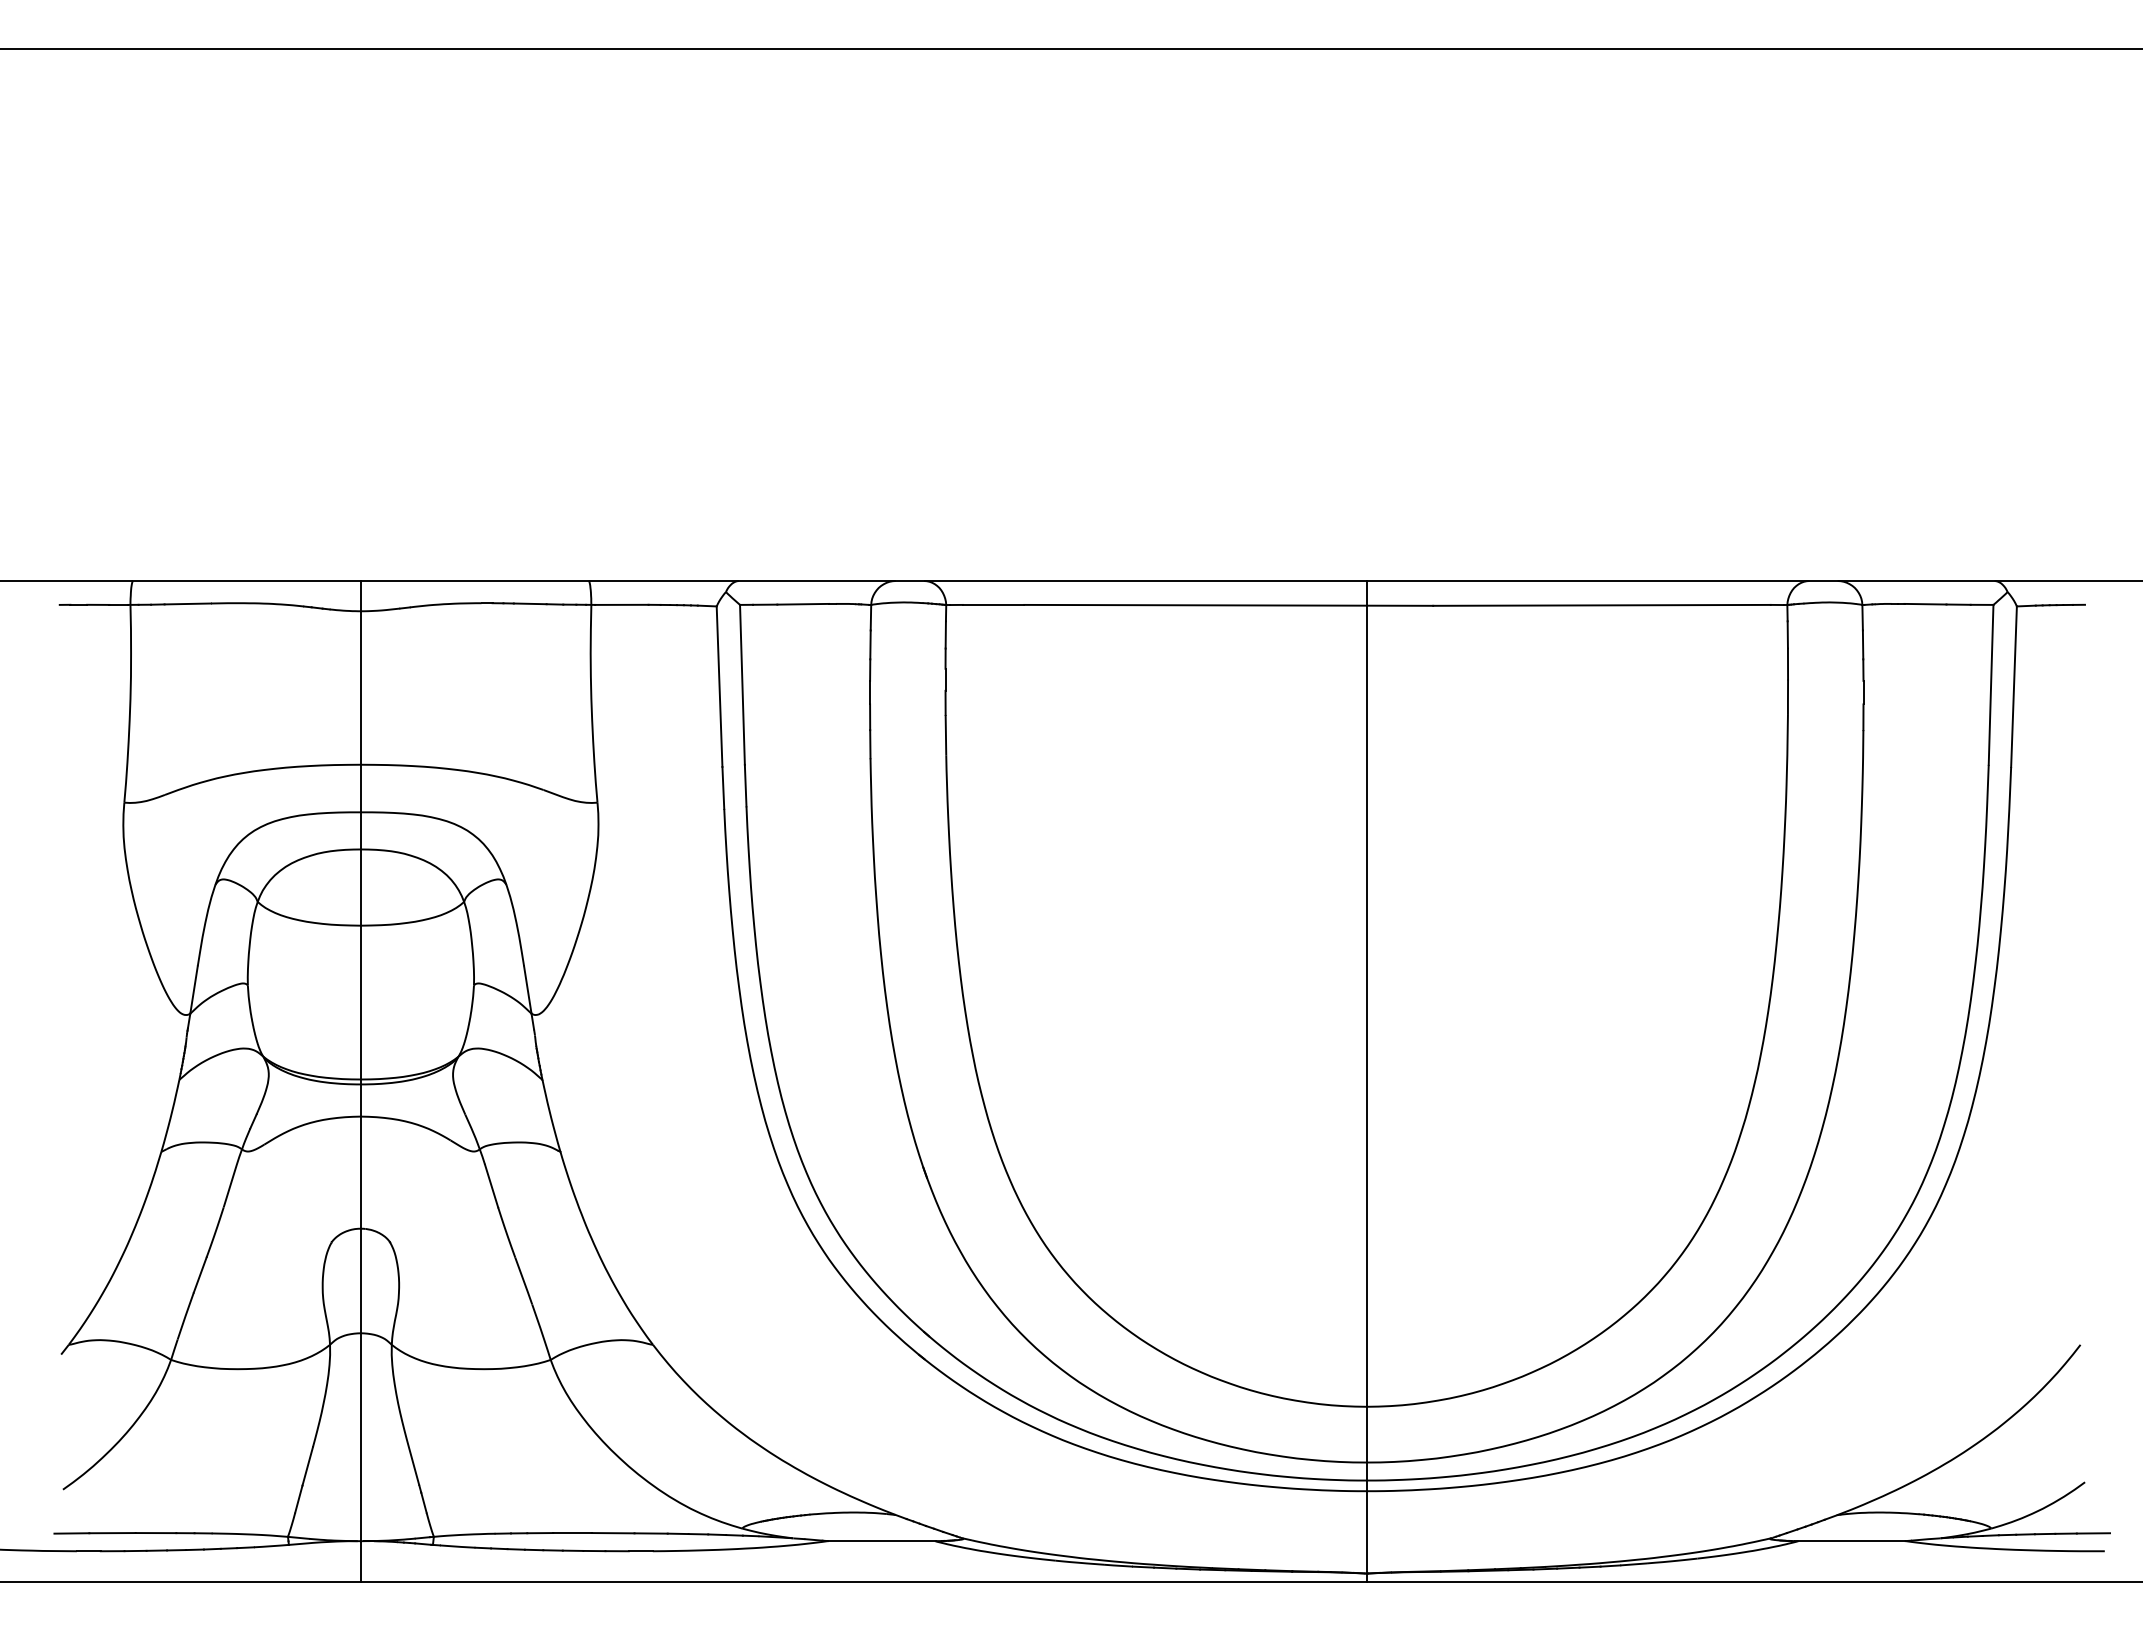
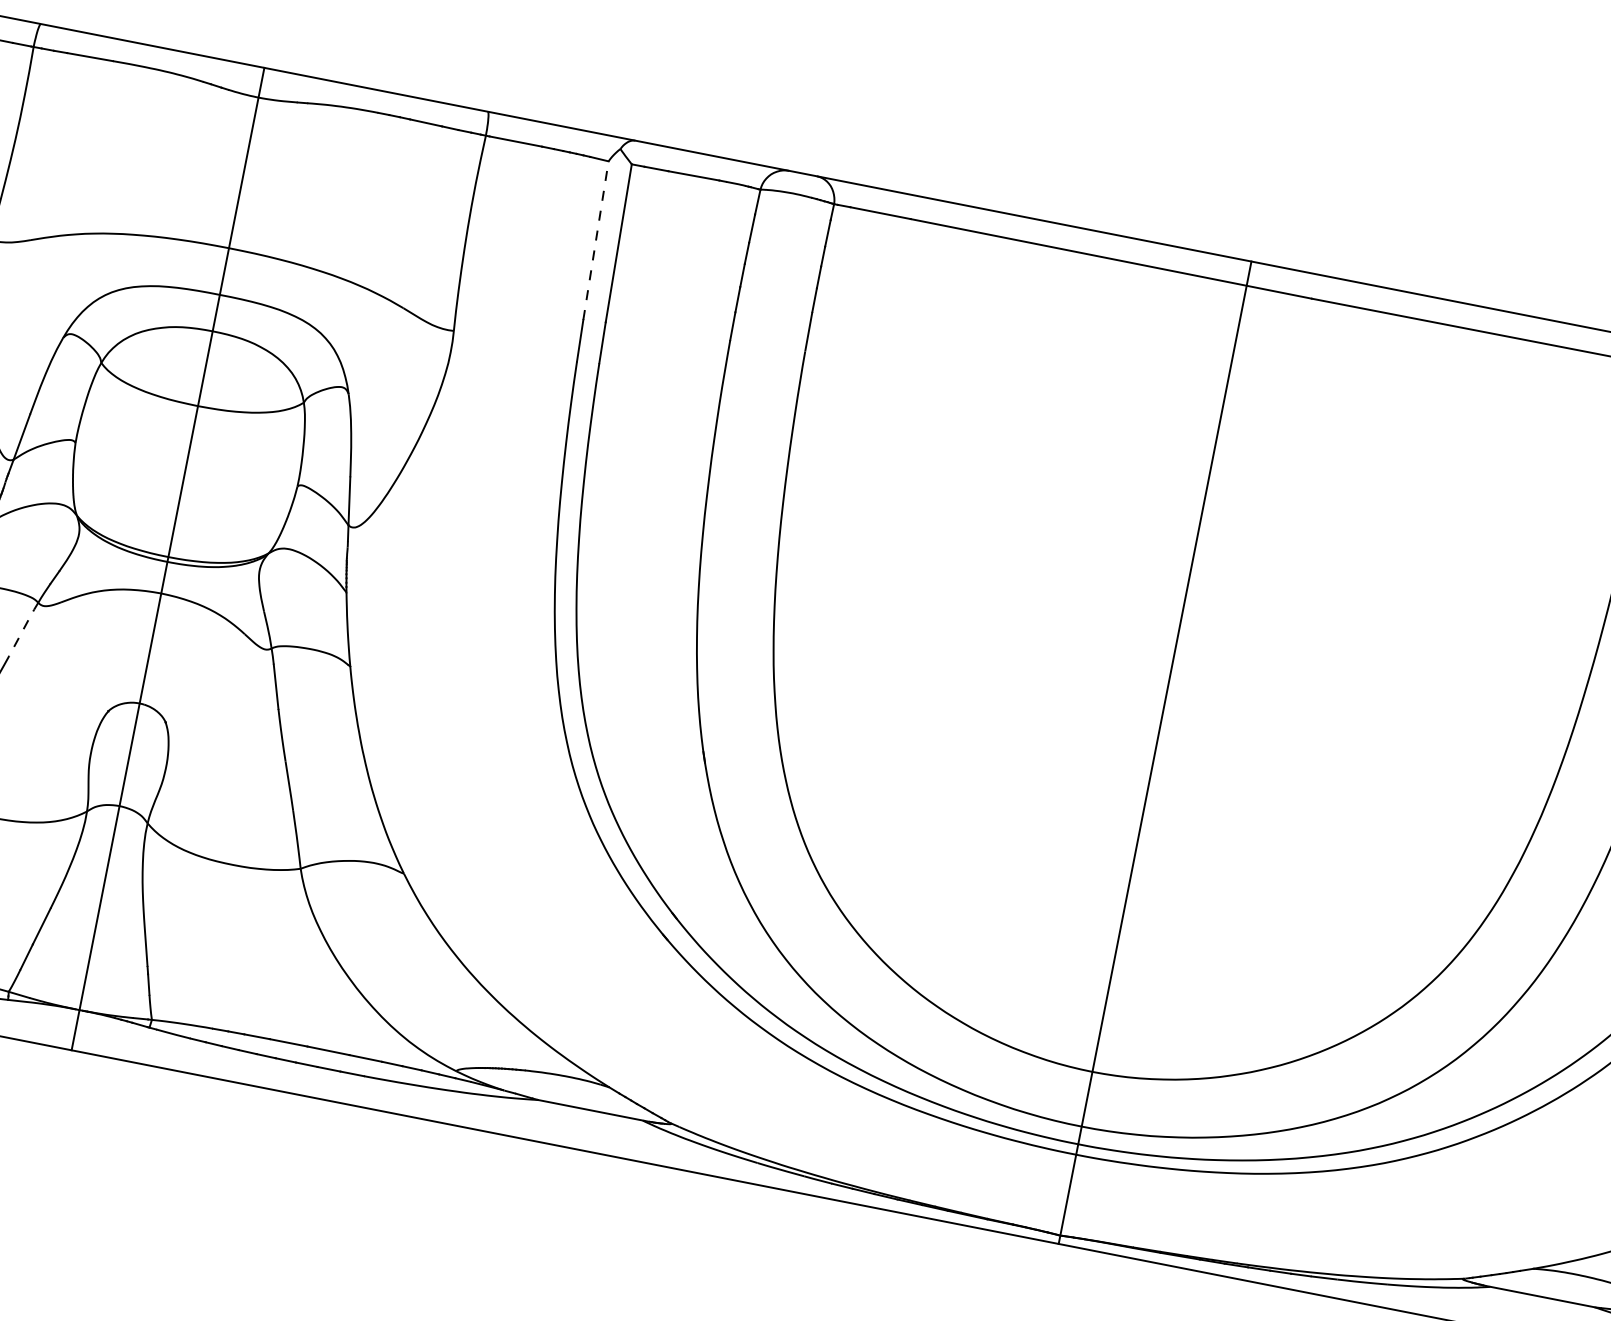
line: (719, 686) -> (595, 240), solid -> dashed
line: (233, 1177) -> (24, 628), solid -> dashed

